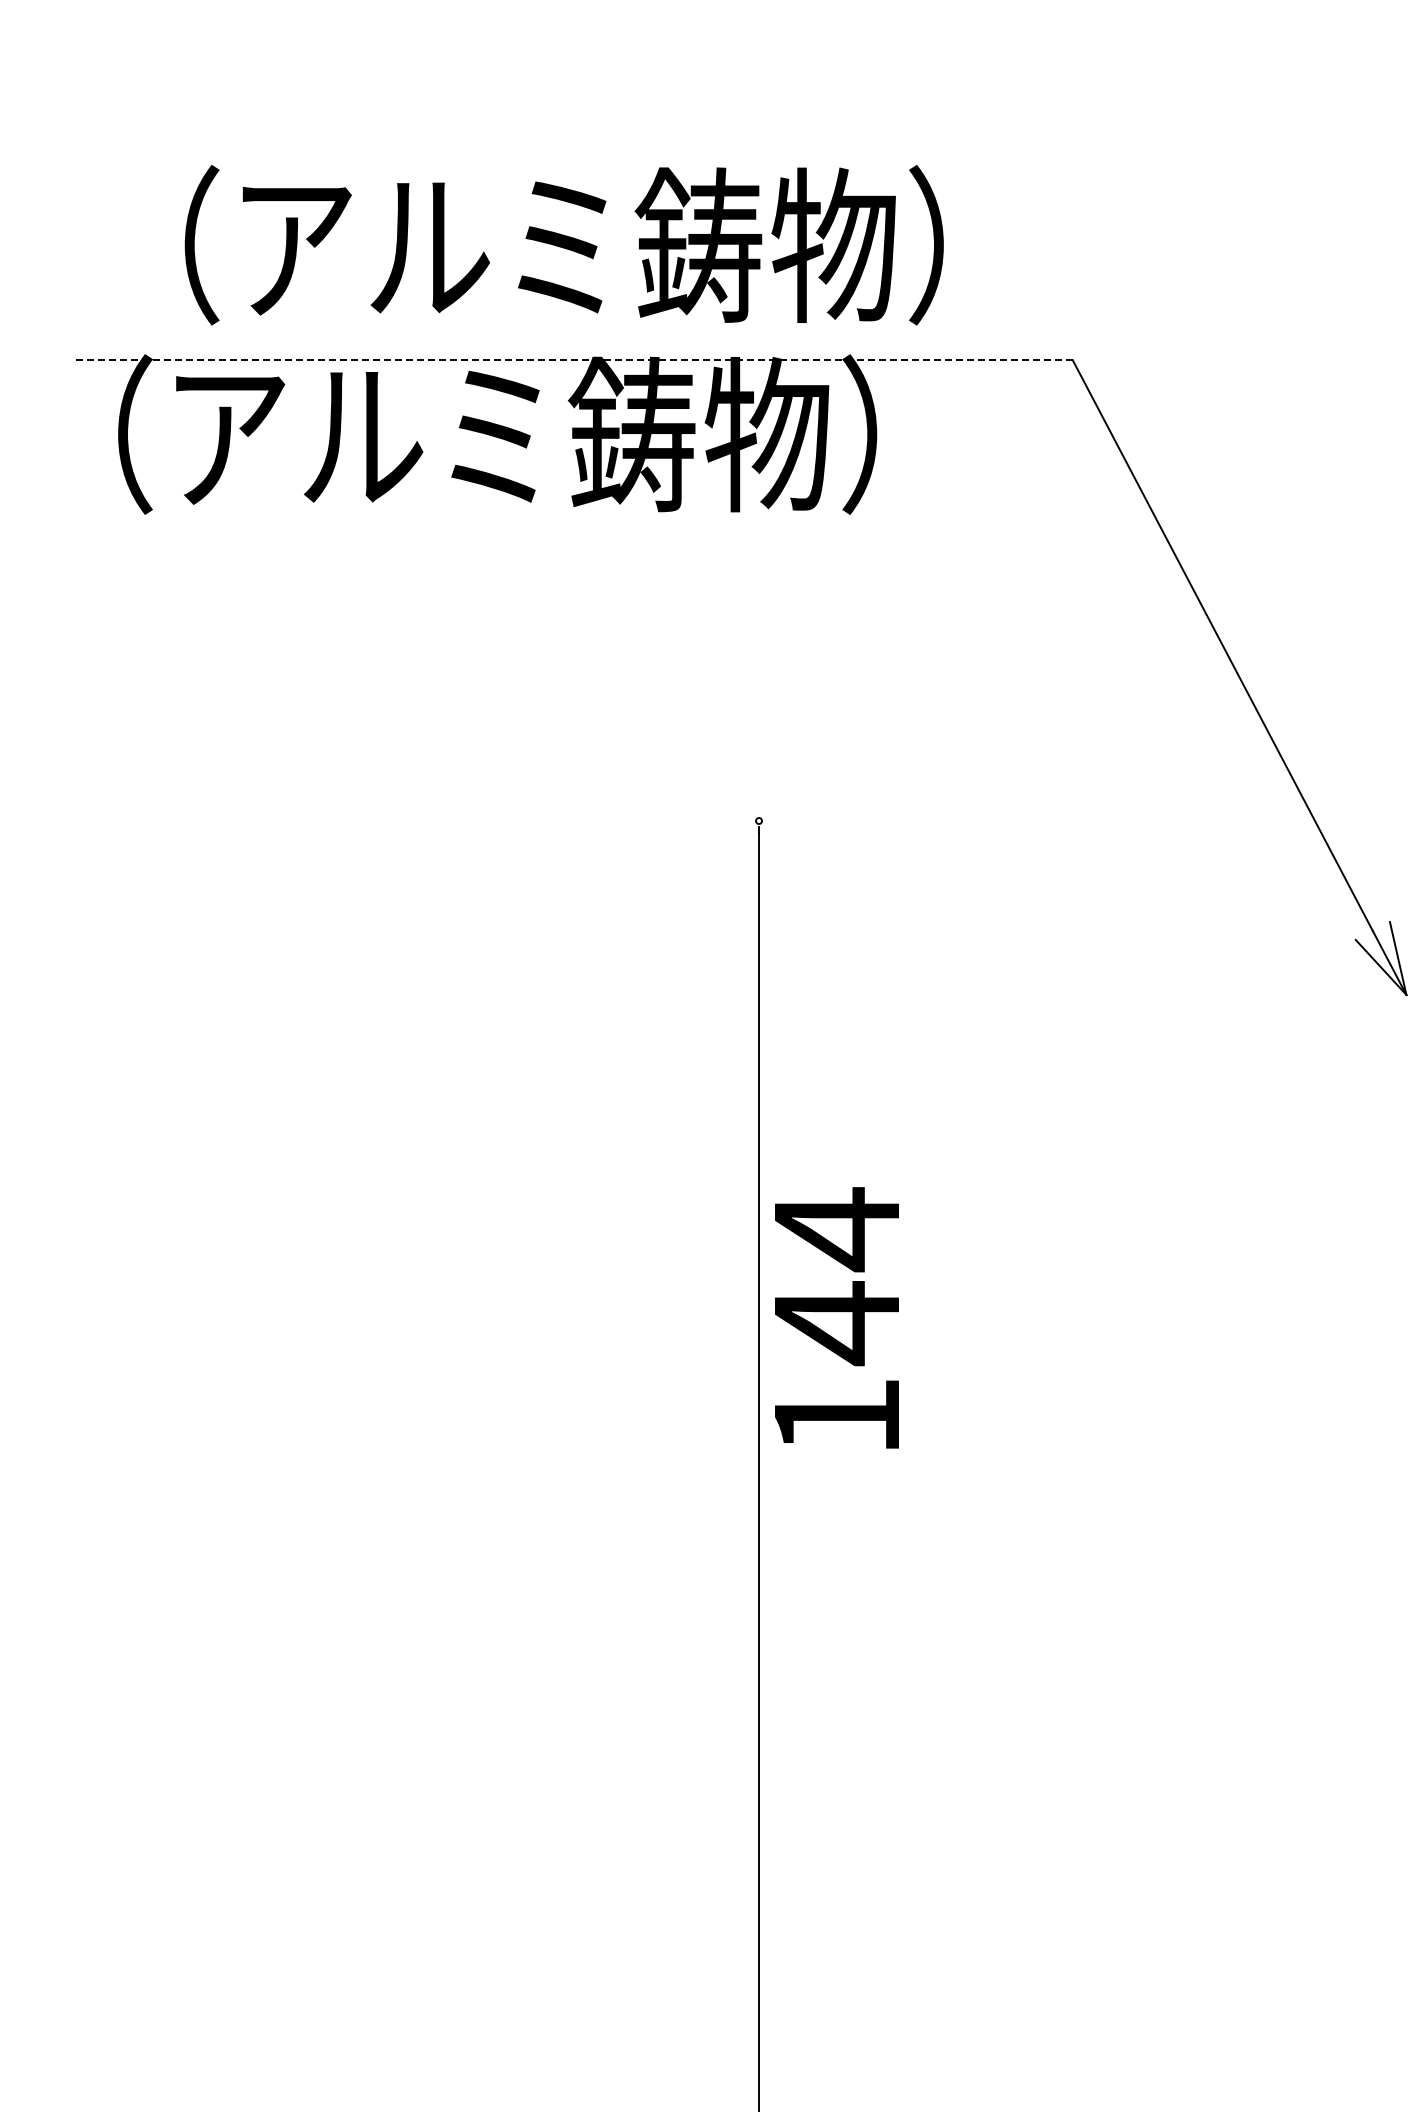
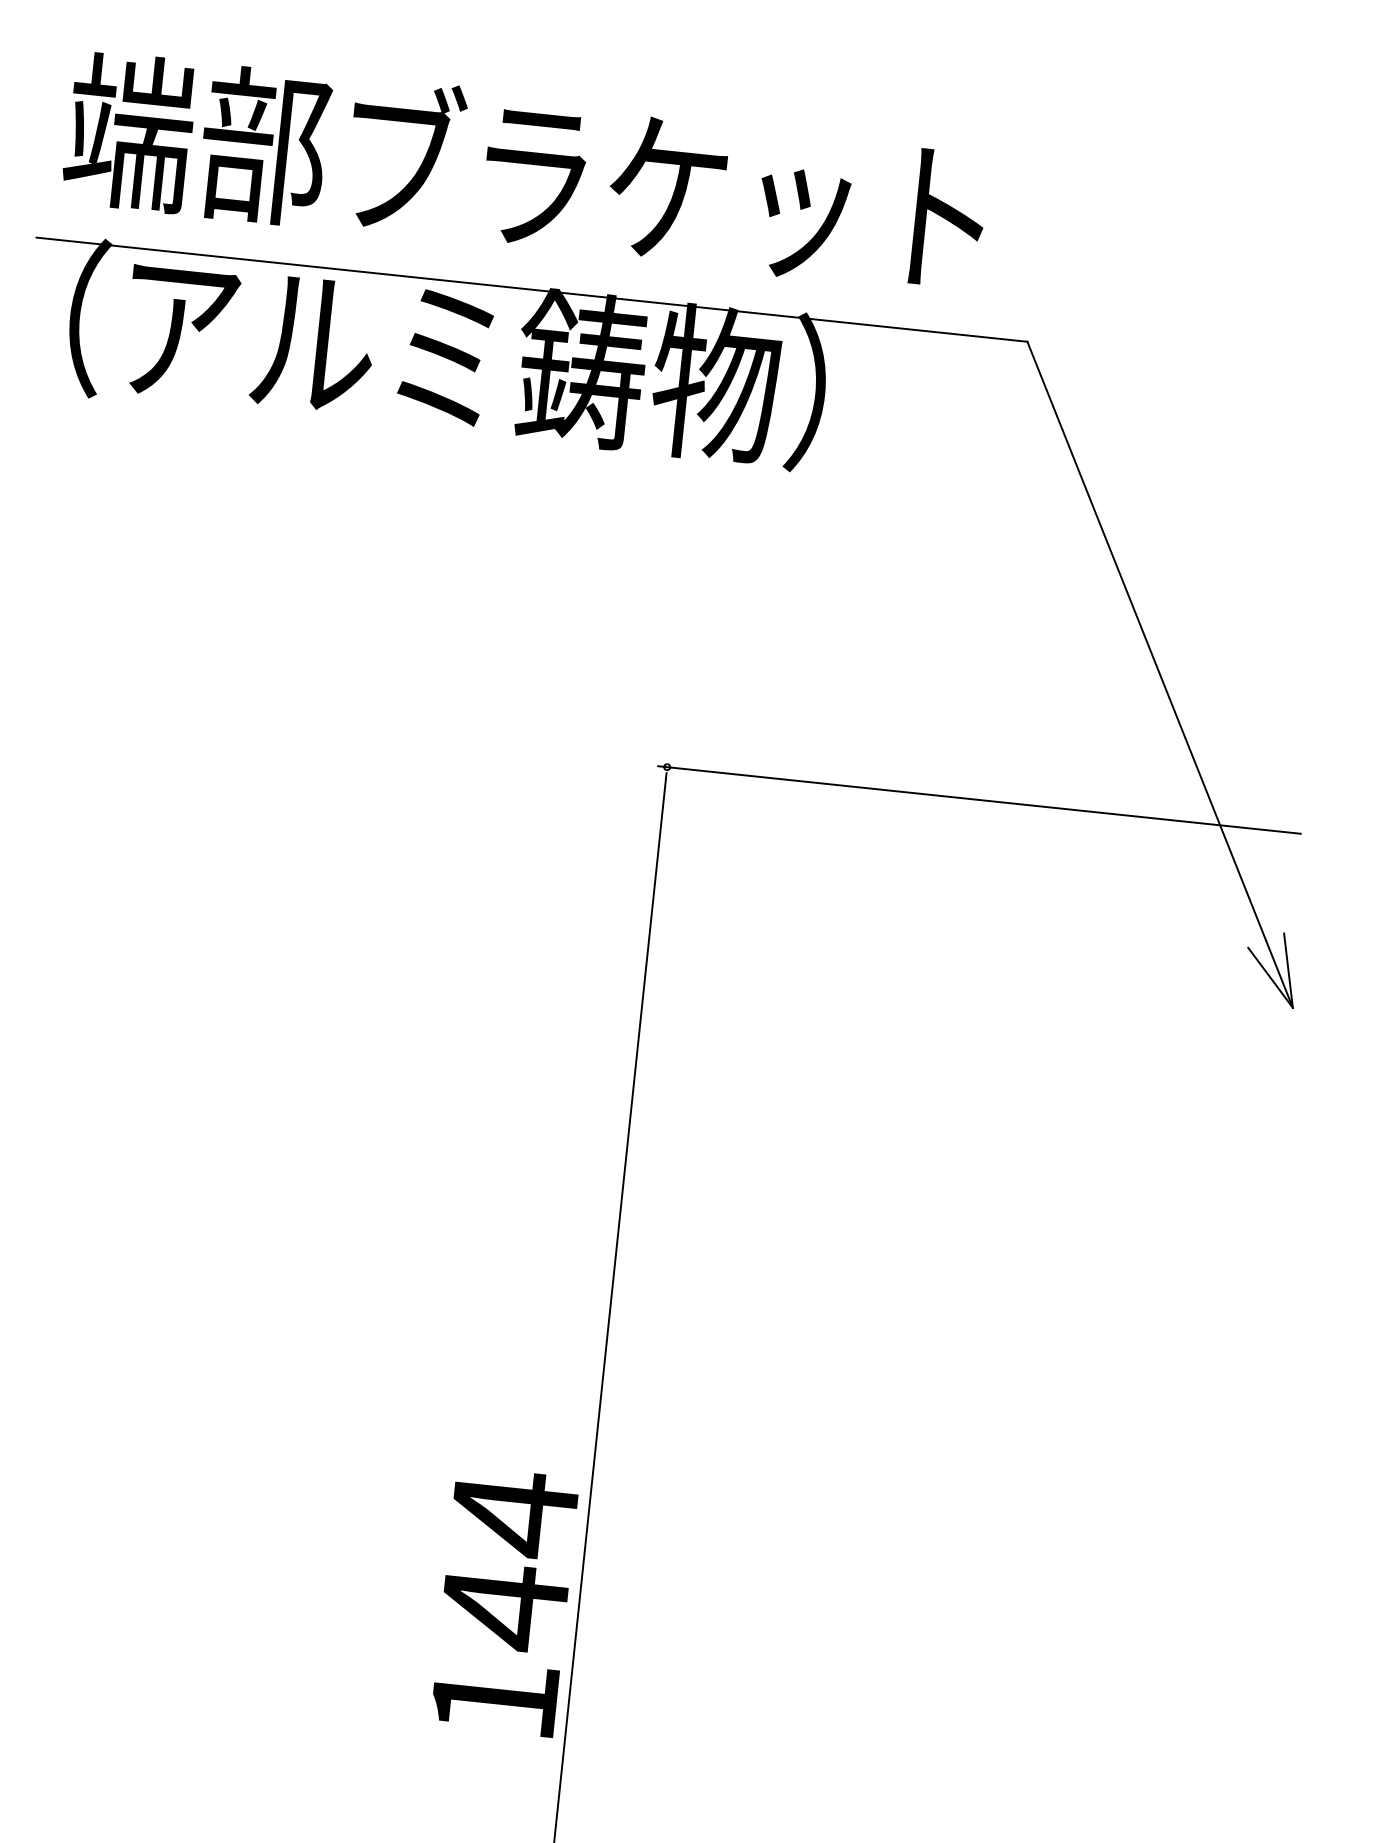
text: (555, 244) -> (525, 172), （アルミ鋳物） -> 端部ブラケット
line: (574, 360) -> (531, 289), dashed -> solid
line: (1073, 821) -> (979, 800), added
text: (836, 1317) -> (504, 1601), moved

